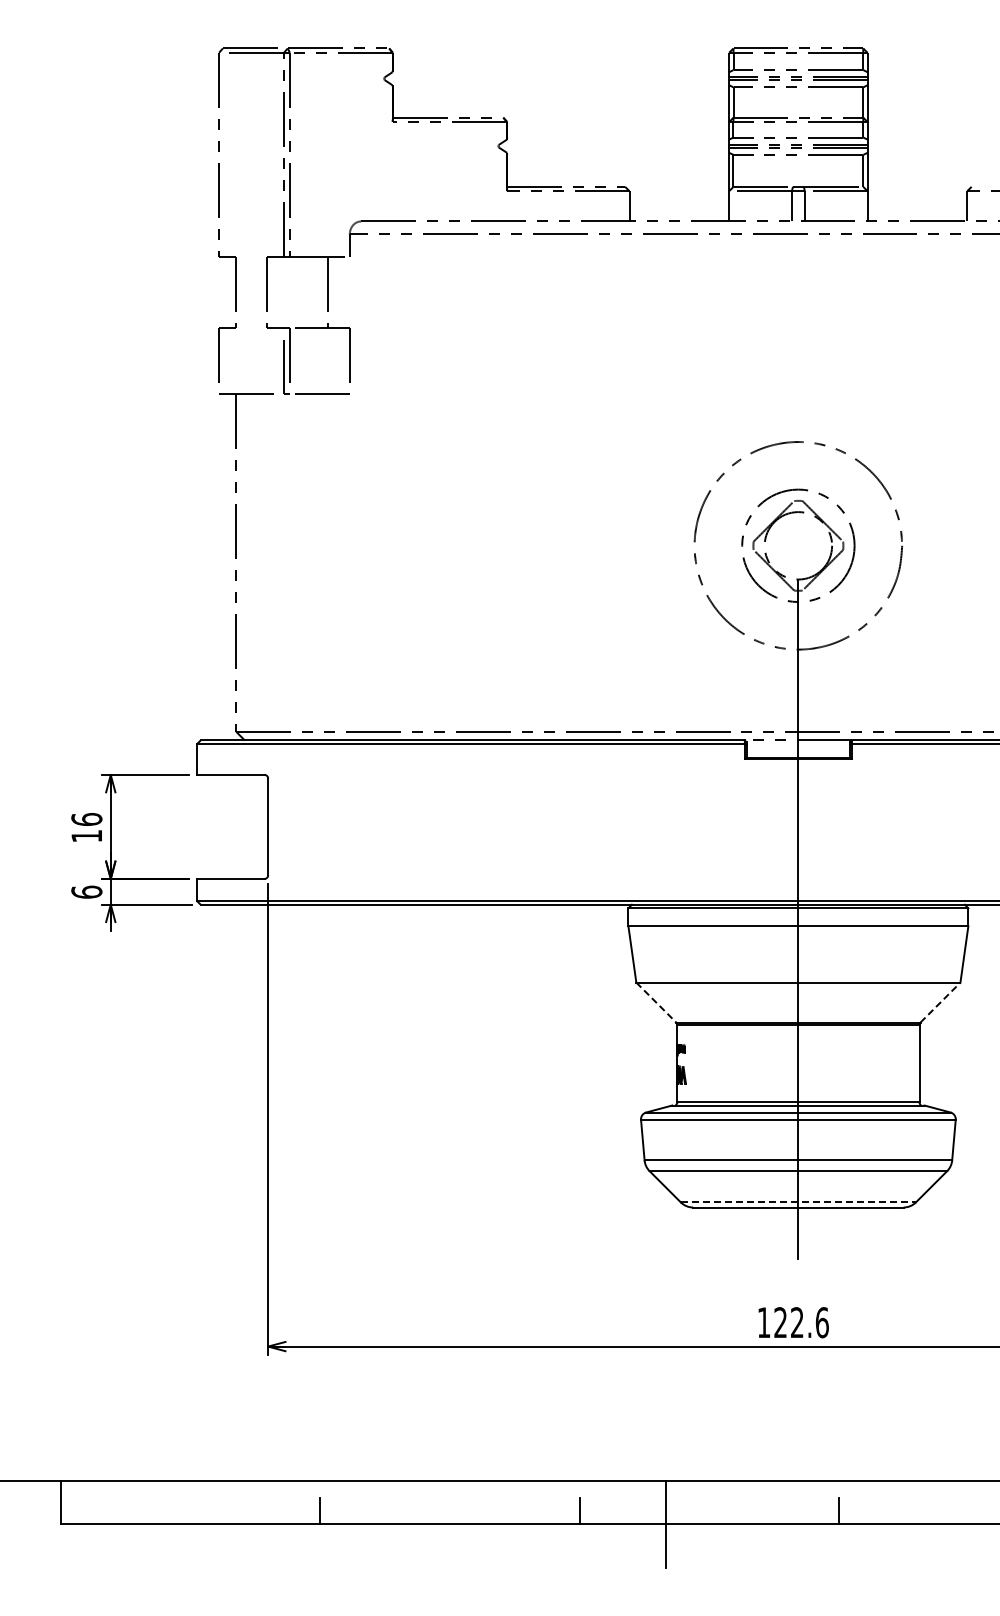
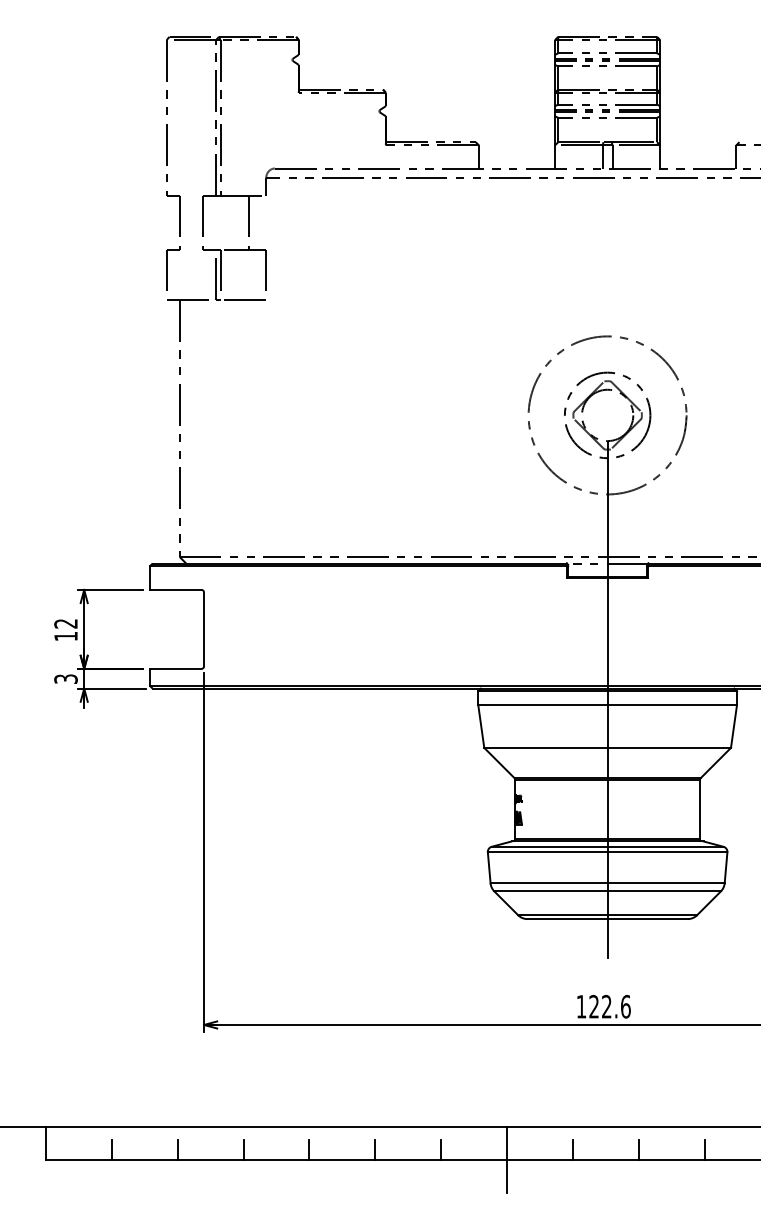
text: (86, 819) -> (65, 623), 16 -> 12
text: (86, 891) -> (65, 678), 6 -> 3
line: (656, 1002) -> (499, 763), dashed -> solid
line: (940, 1002) -> (715, 763), dashed -> solid
line: (798, 1202) -> (607, 915), dashed -> solid
line: (147, 1511) -> (112, 1150), added
line: (233, 1511) -> (177, 1150), added
line: (406, 1511) -> (309, 1150), added
line: (493, 1511) -> (375, 1150), added
line: (752, 1511) -> (572, 1150), added
line: (925, 1511) -> (704, 1150), added

